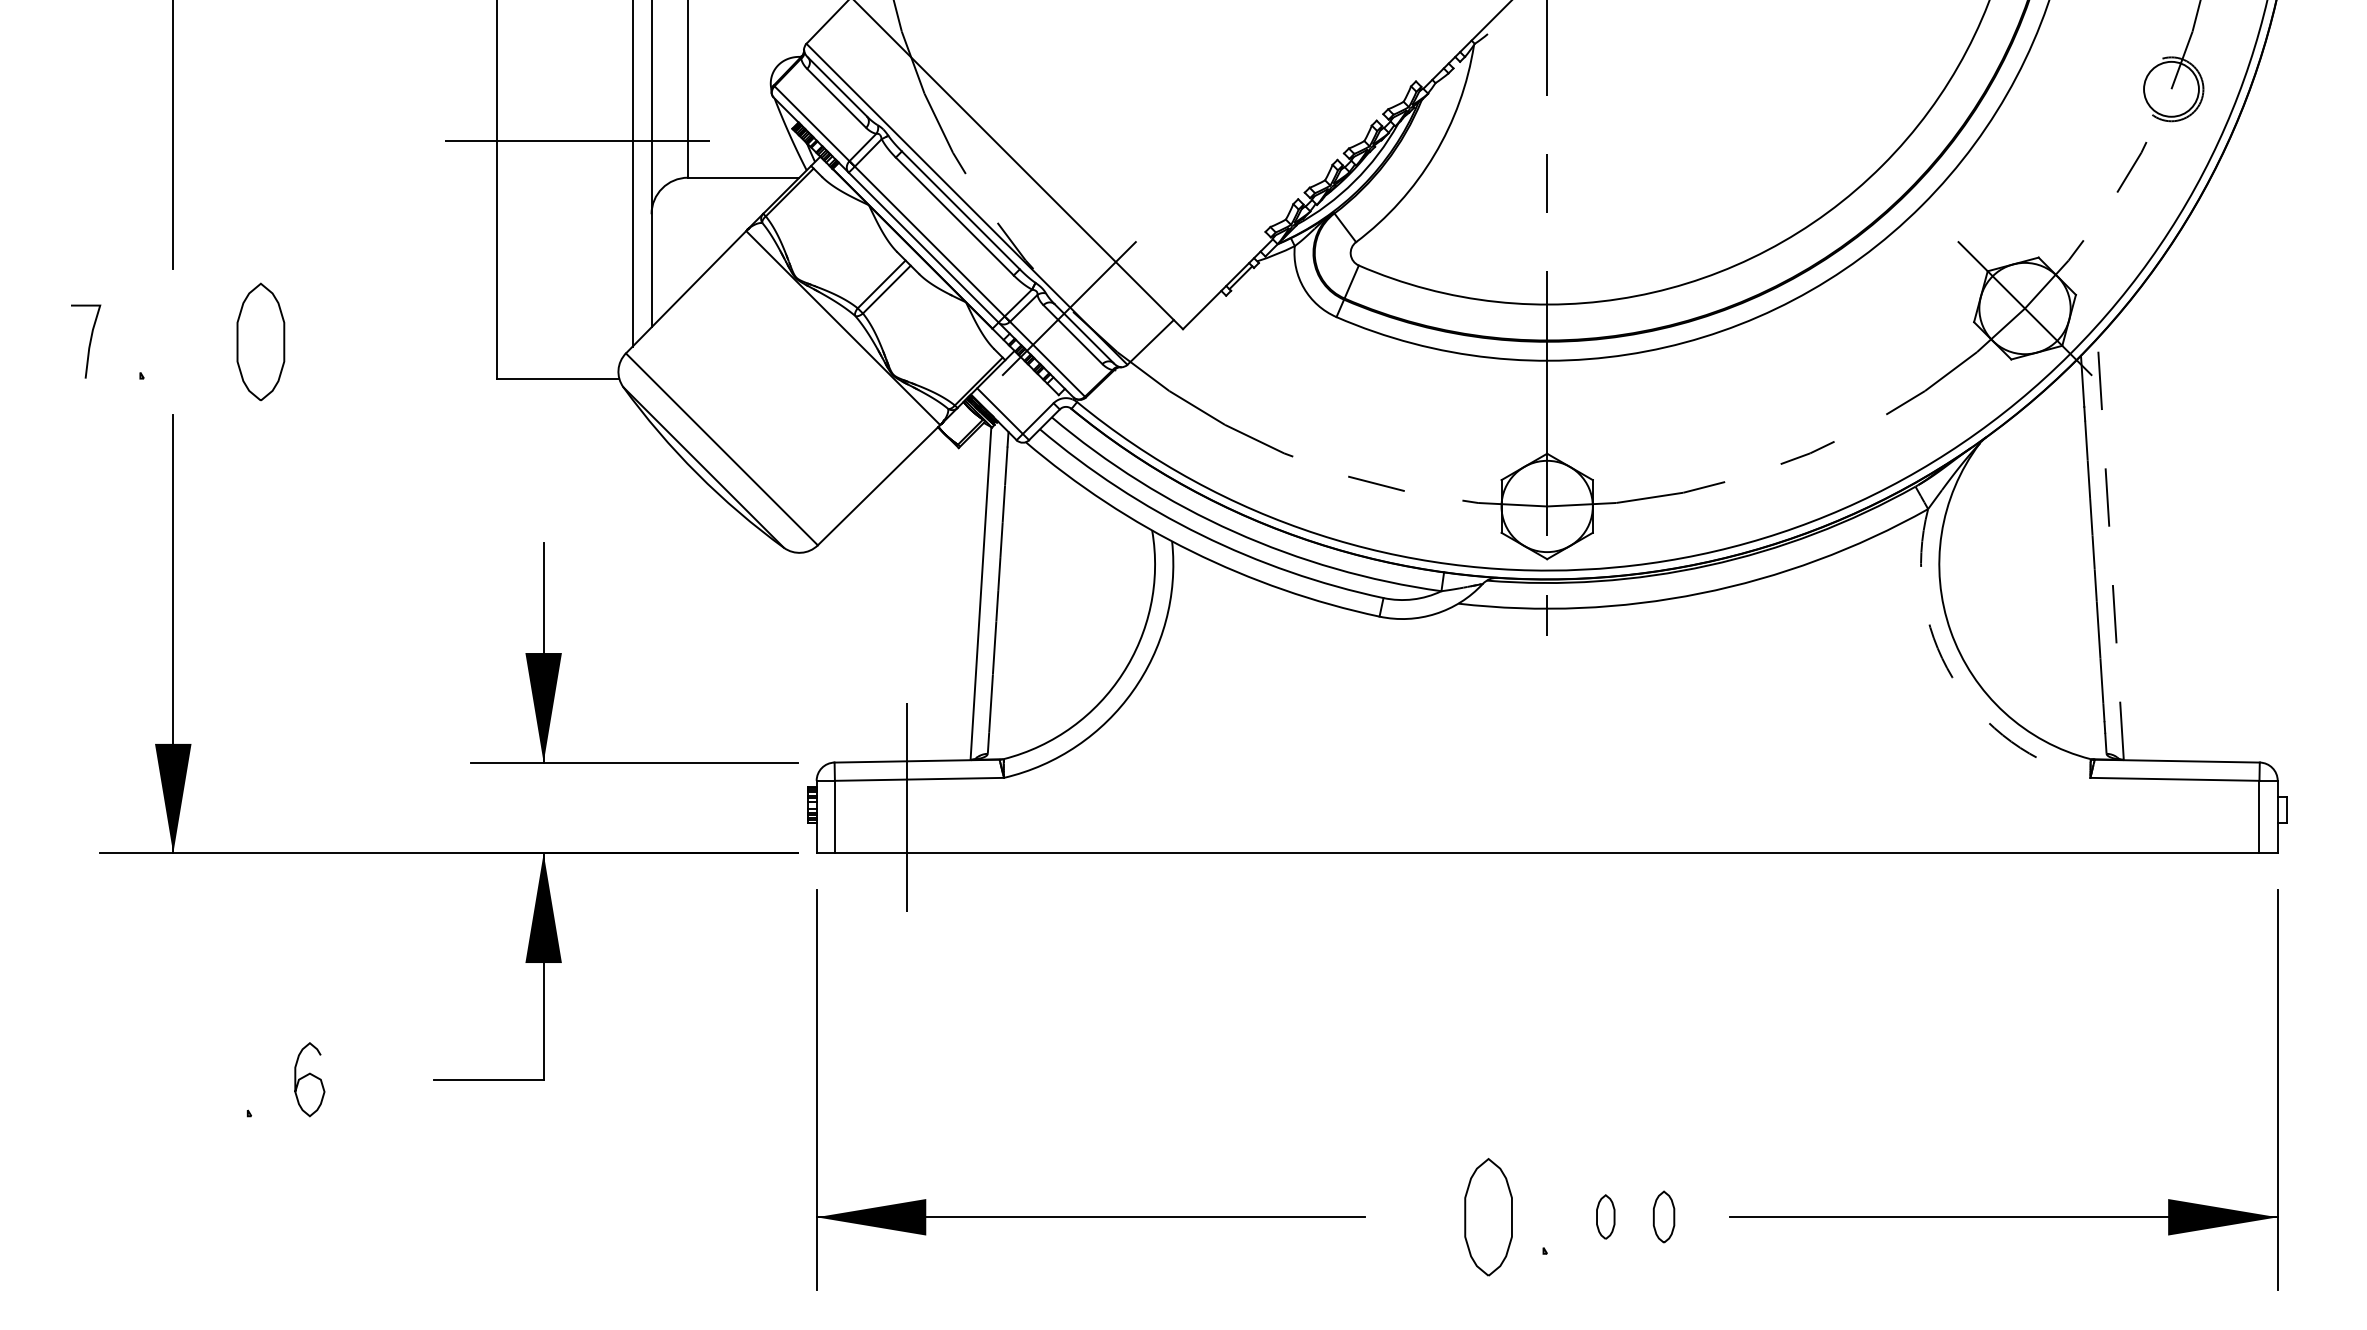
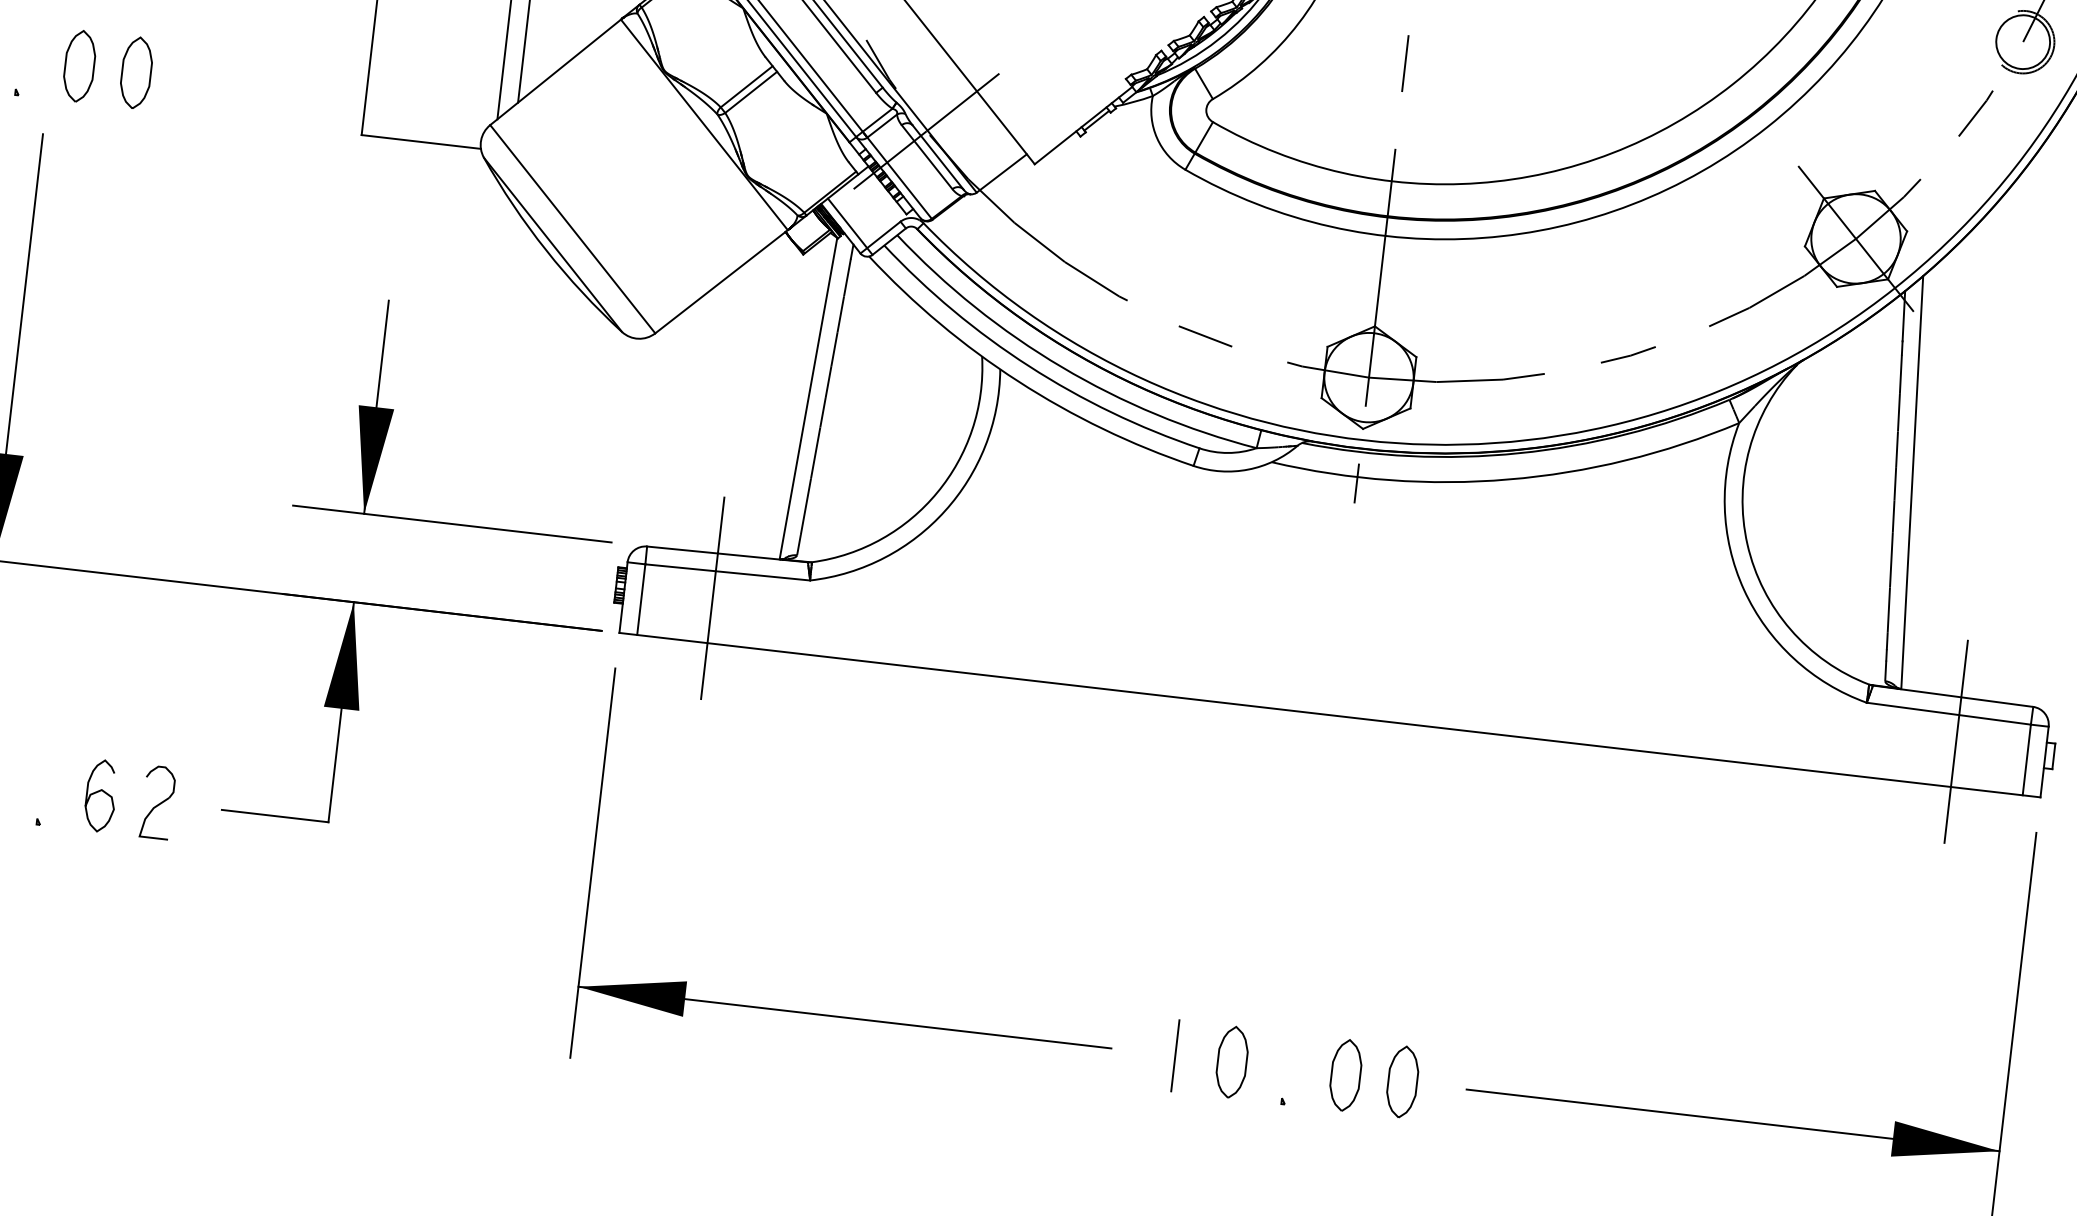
part: (202, 341) -> (79, 65), added
part: (260, 341) -> (136, 72), size x0.62
line: (2110, 548) -> (1912, 481), dashed -> solid
arc: (1952, 677) -> (1743, 589), dashed -> solid
line: (2185, 806) -> (1956, 741), added
part: (367, 1079) -> (157, 802), added
line: (1430, 1216) -> (1175, 1055), added
part: (1488, 1216) -> (1232, 1061), size x0.62
part: (1605, 1216) -> (1345, 1074), size x1.67
part: (1663, 1216) -> (1402, 1081), size x1.43

